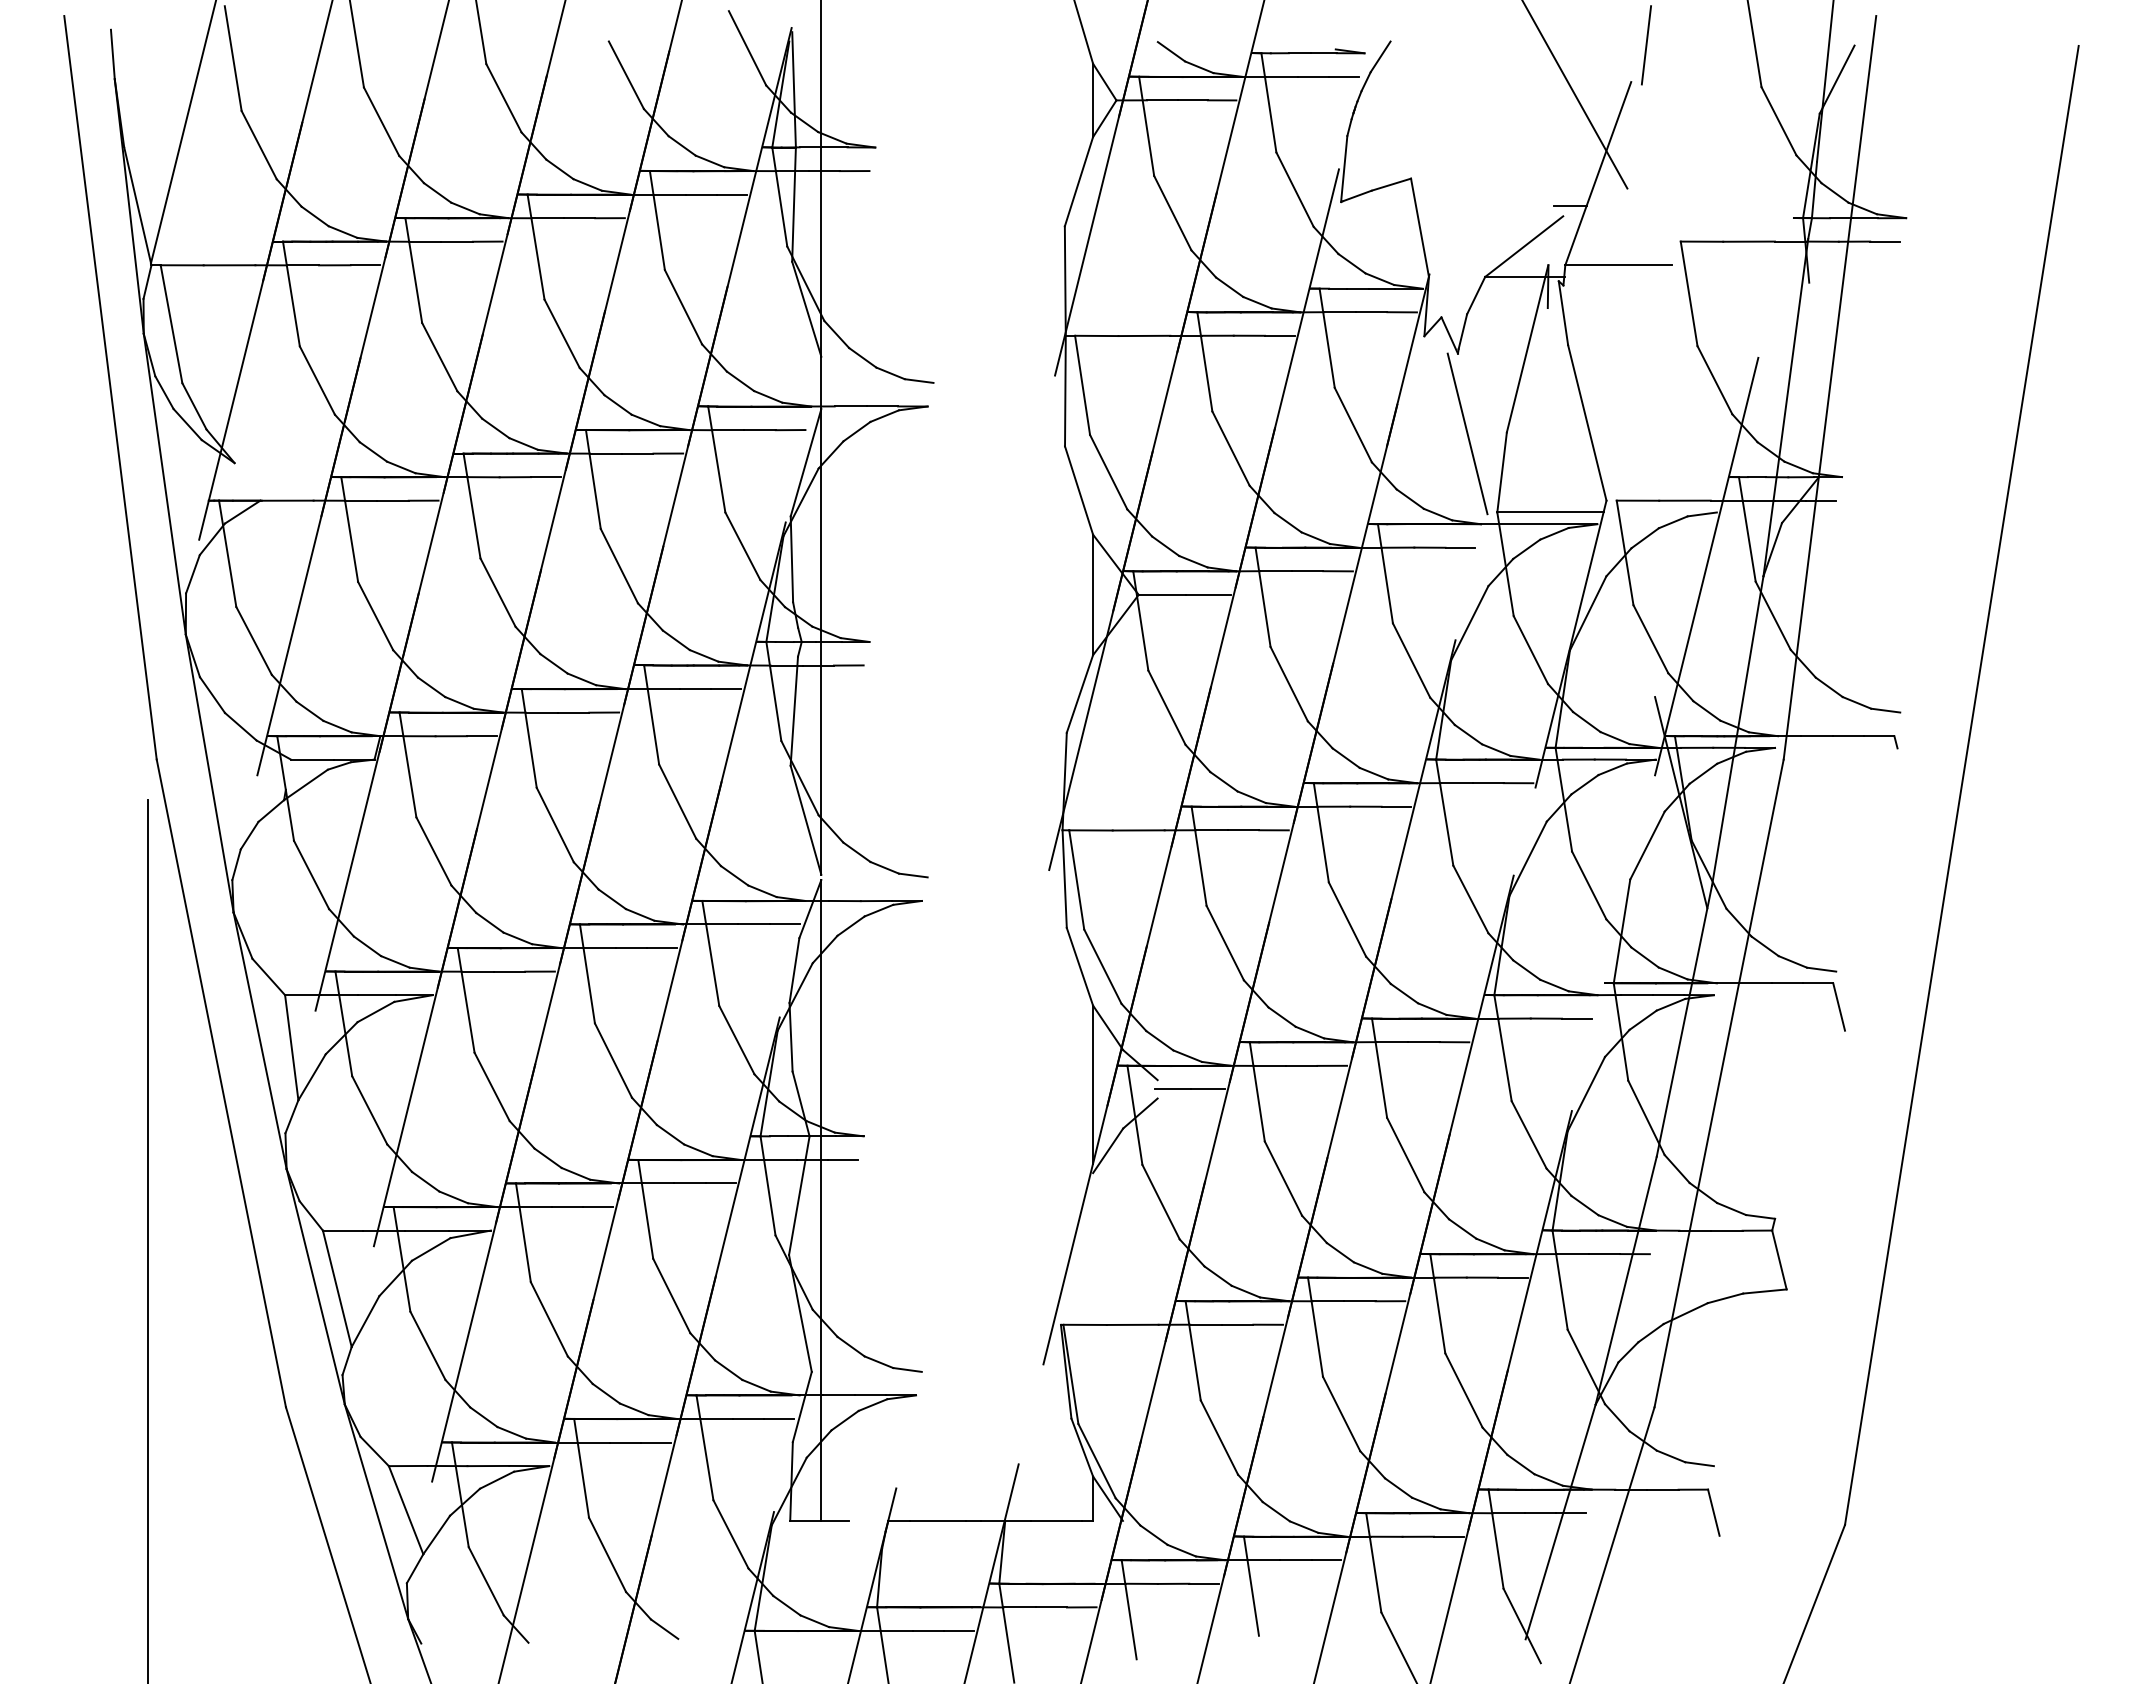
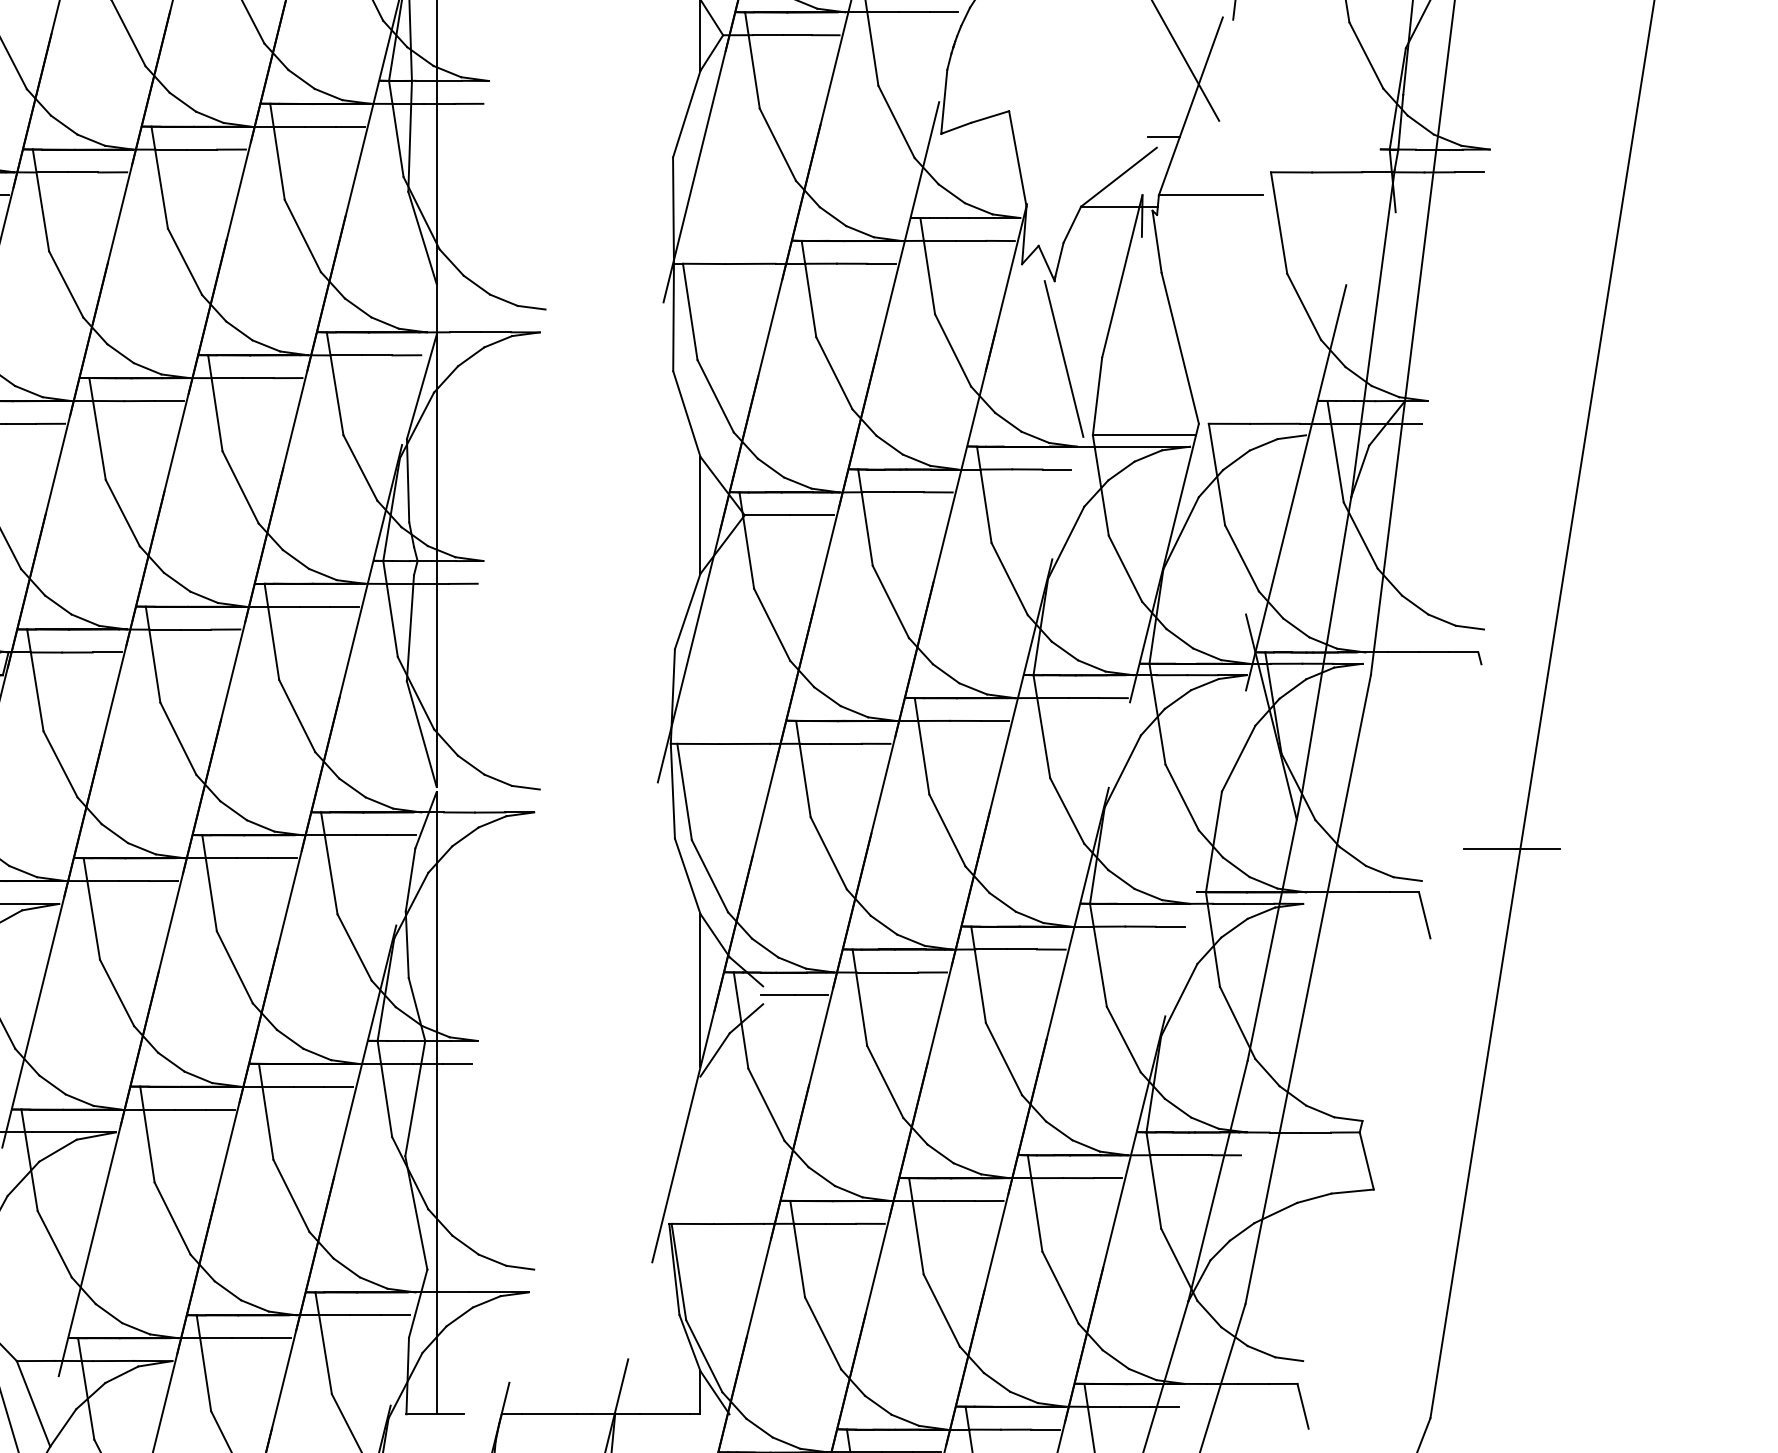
line: (1928, 938) -> (1511, 848), added

